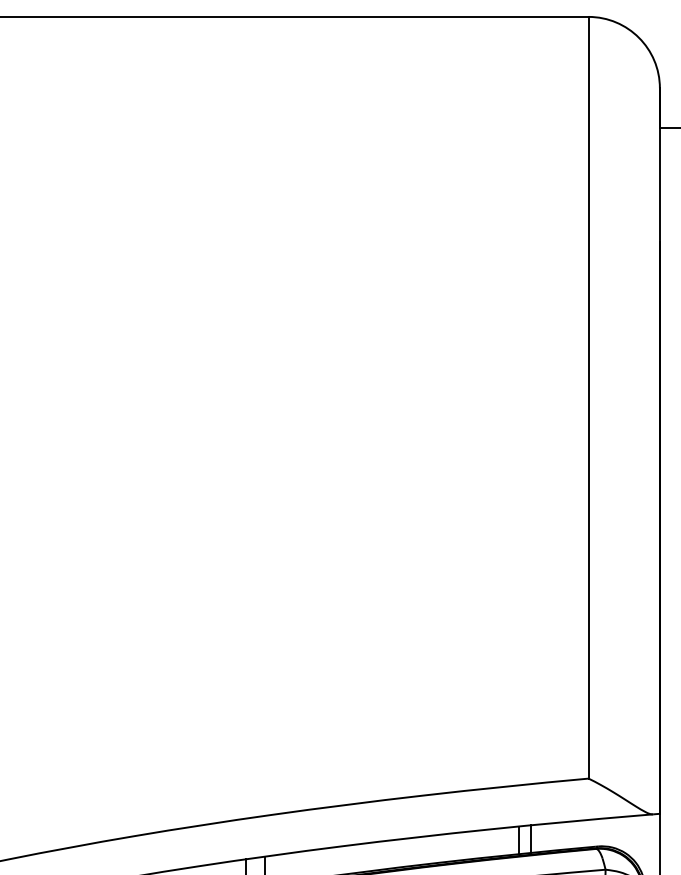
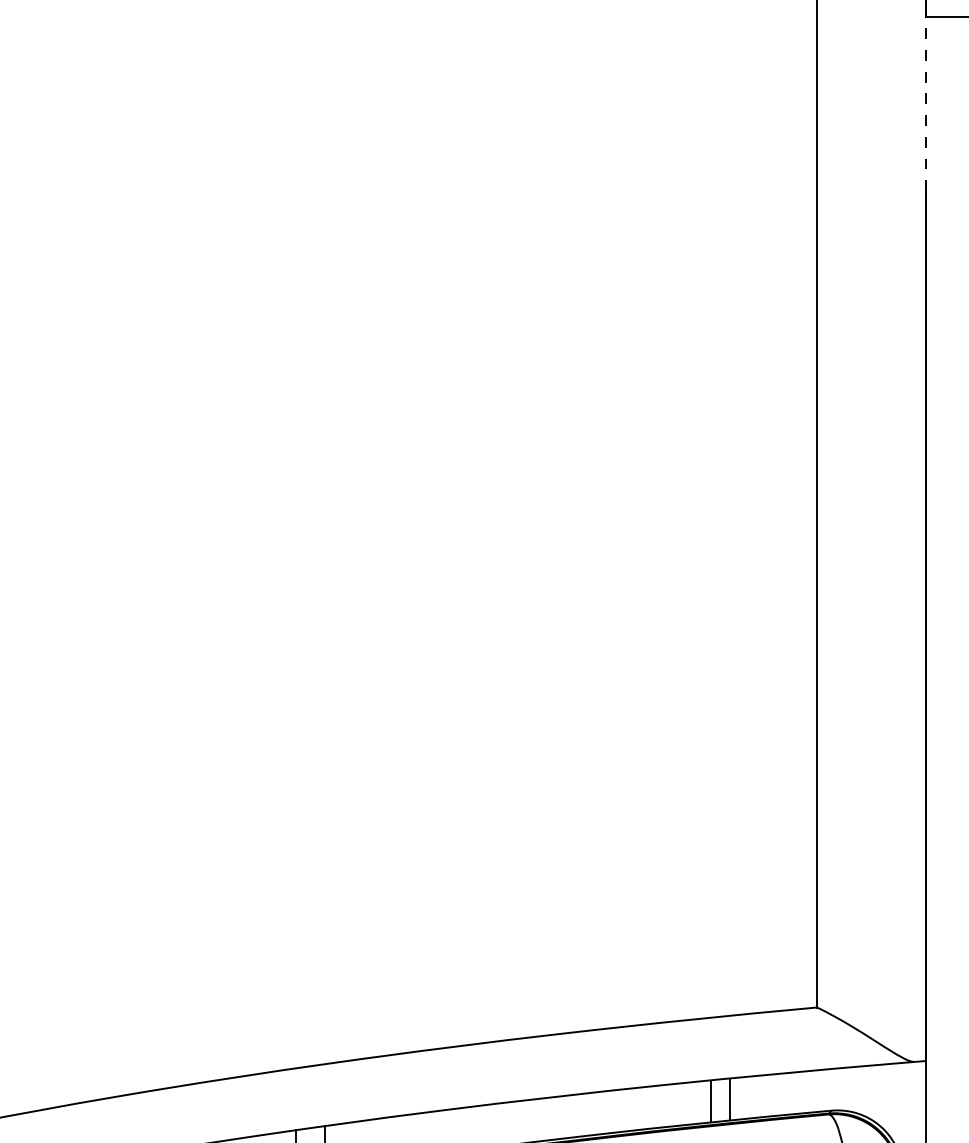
line: (659, 184) -> (924, 104), solid -> dashed

